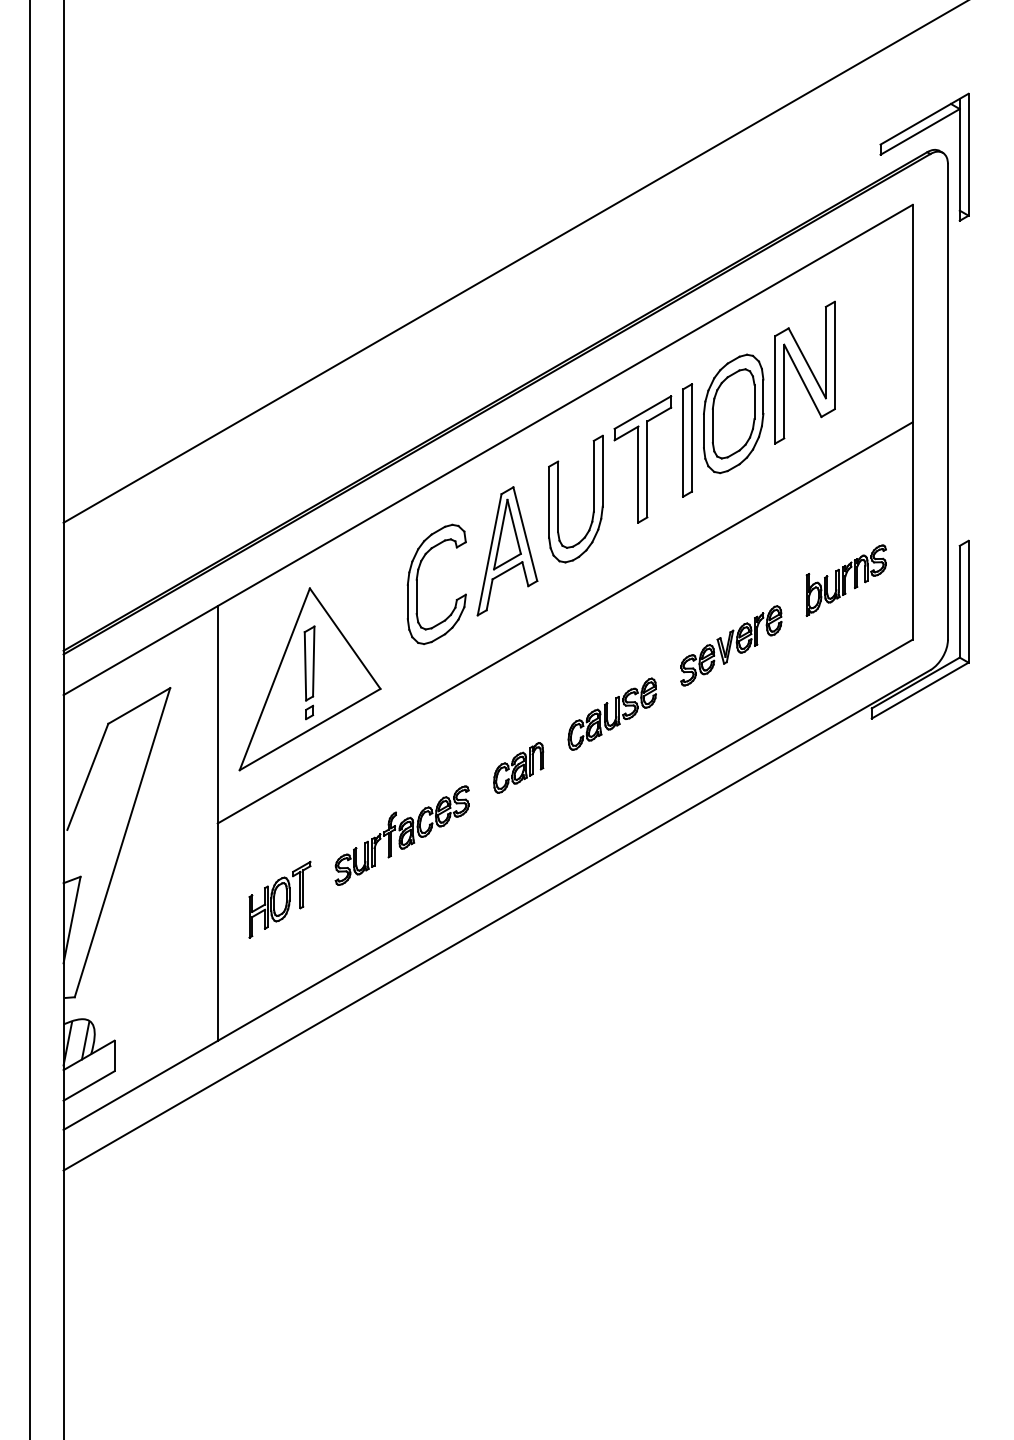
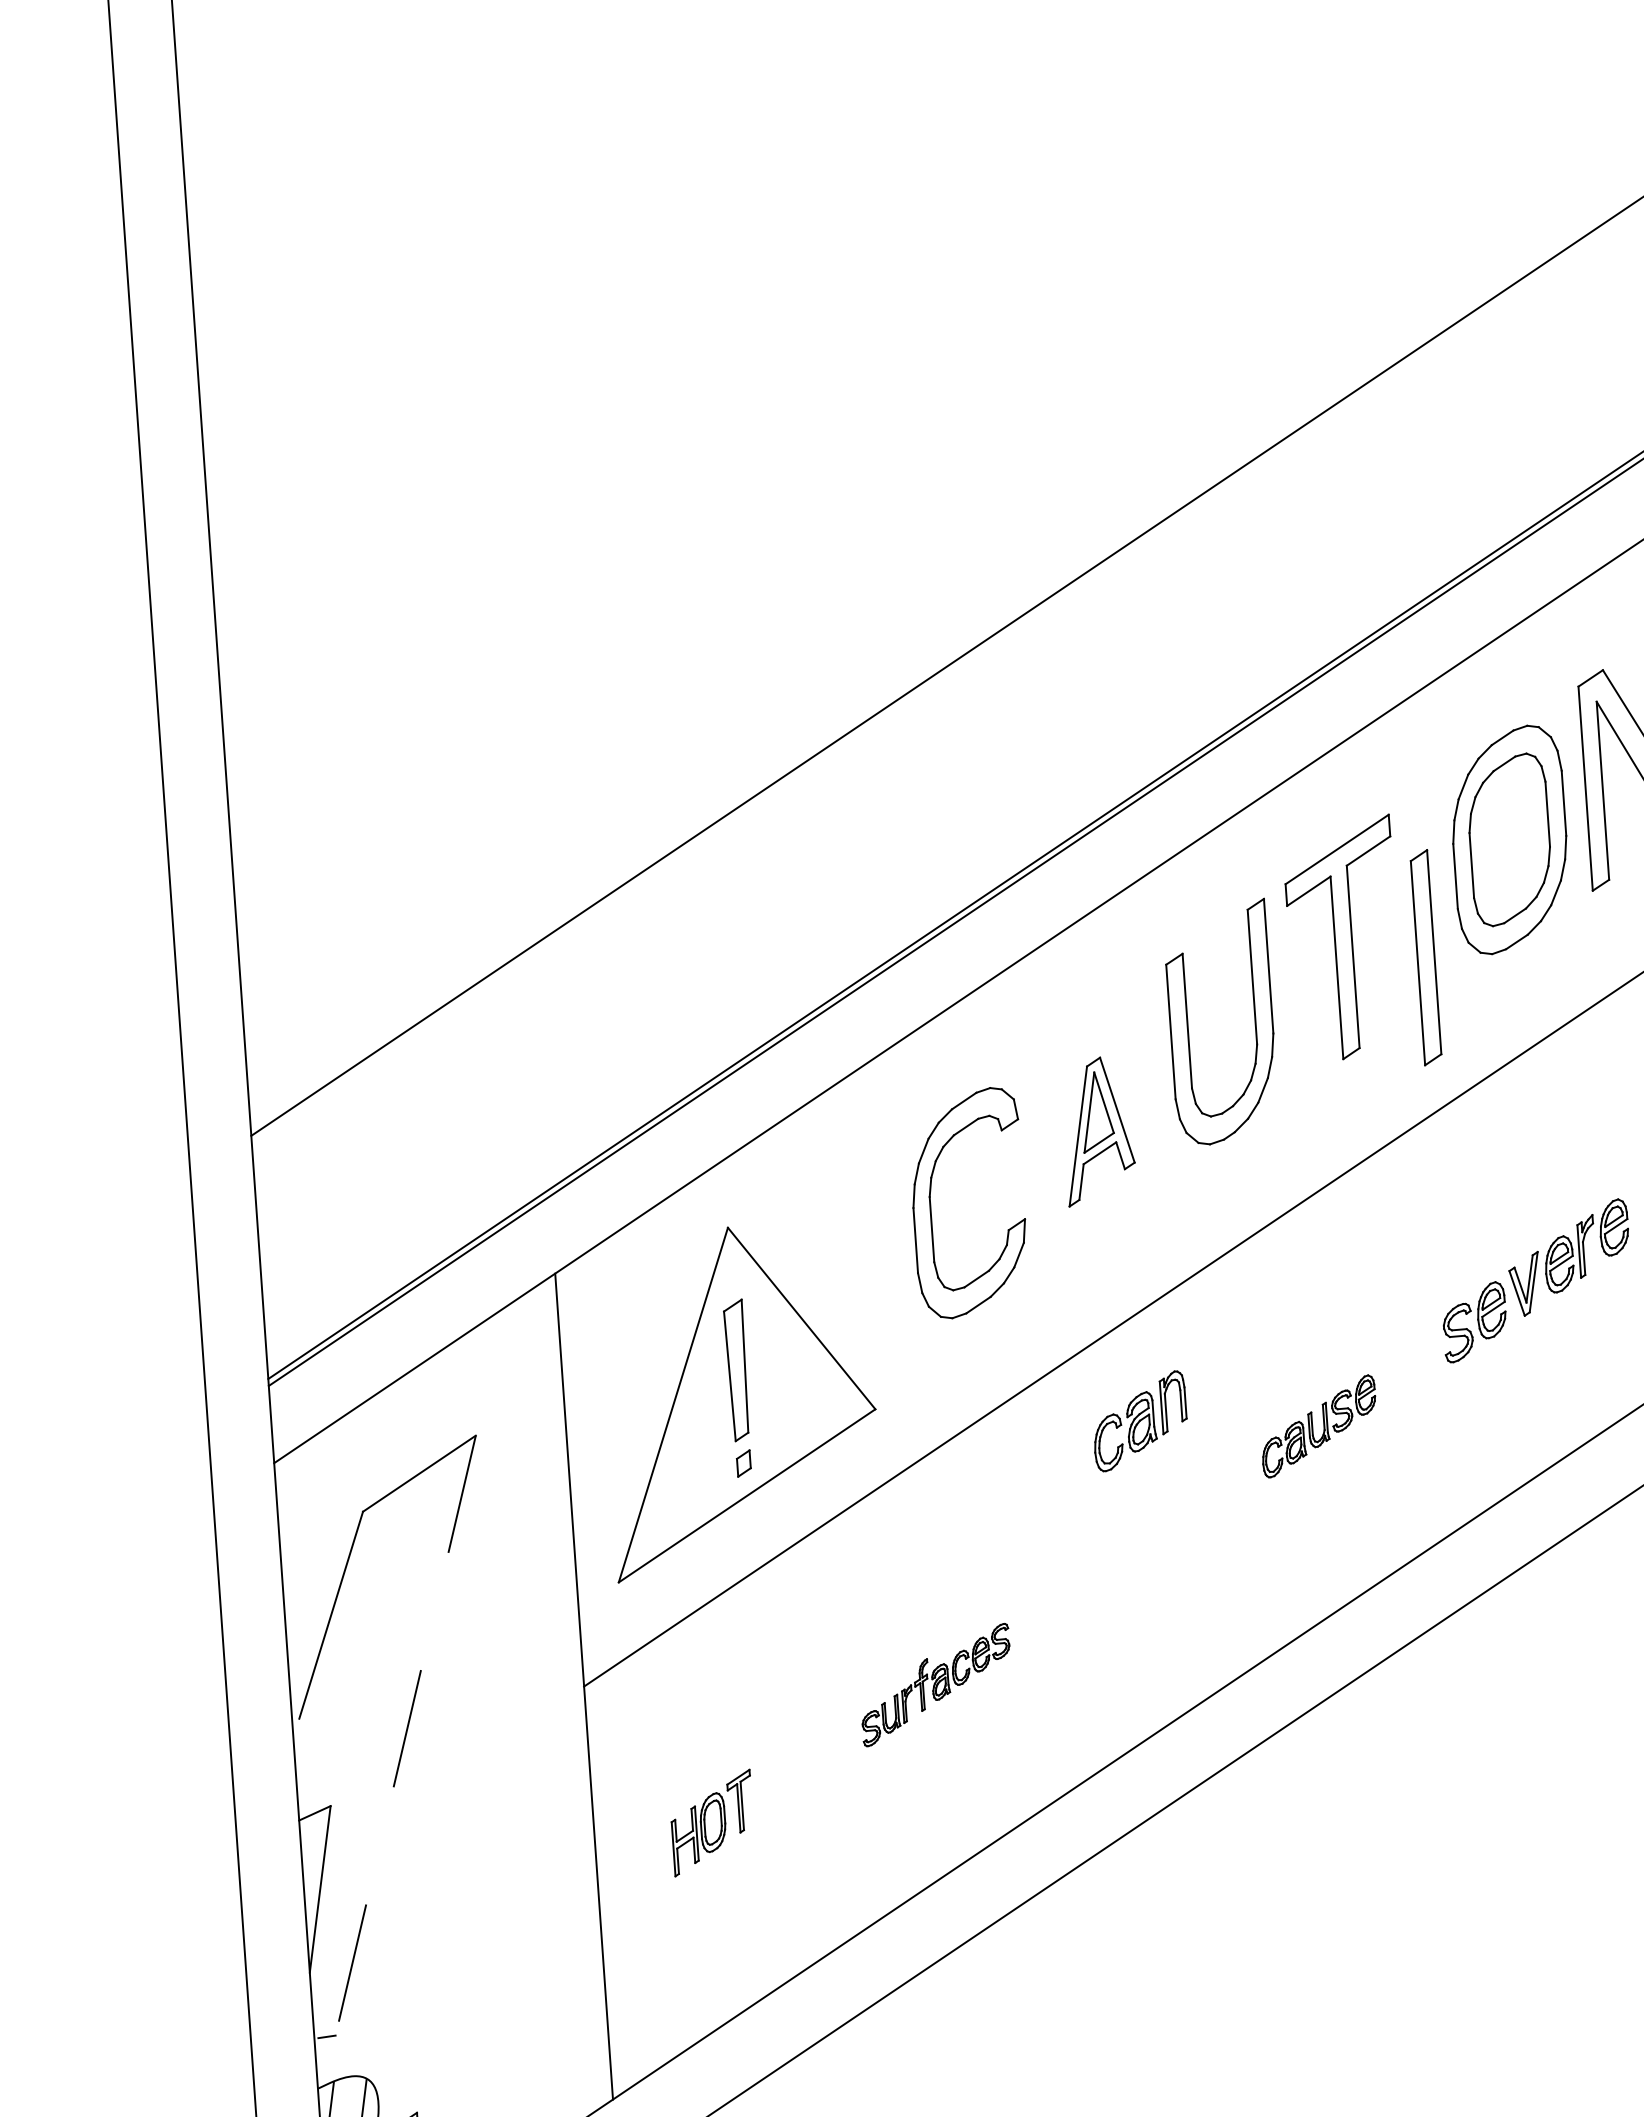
part: (687, 440) -> (1426, 957), moved
part: (507, 551) -> (1098, 1131), size x0.6
part: (611, 713) -> (1317, 1425), size x0.7
part: (518, 767) -> (1139, 1420), moved
part: (401, 835) -> (934, 1684), size x0.6
line: (122, 842) -> (405, 1735), solid -> dashed
part: (279, 899) -> (711, 1822), size x0.7

